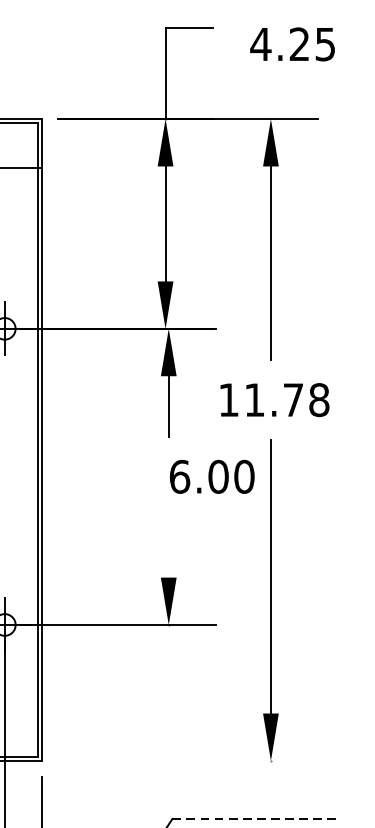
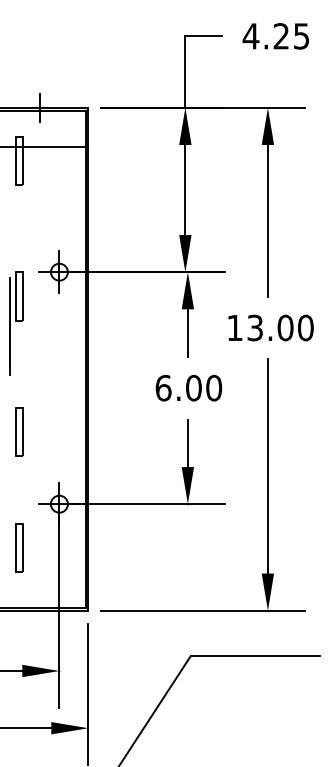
text: (292, 44) -> (275, 36), moved
text: (286, 399) -> (280, 327), 11.78 -> 13.00
text: (211, 476) -> (188, 387), moved
line: (168, 547) -> (187, 443), added
line: (188, 760) -> (203, 610), added
line: (255, 819) -> (255, 656), dashed -> solid

